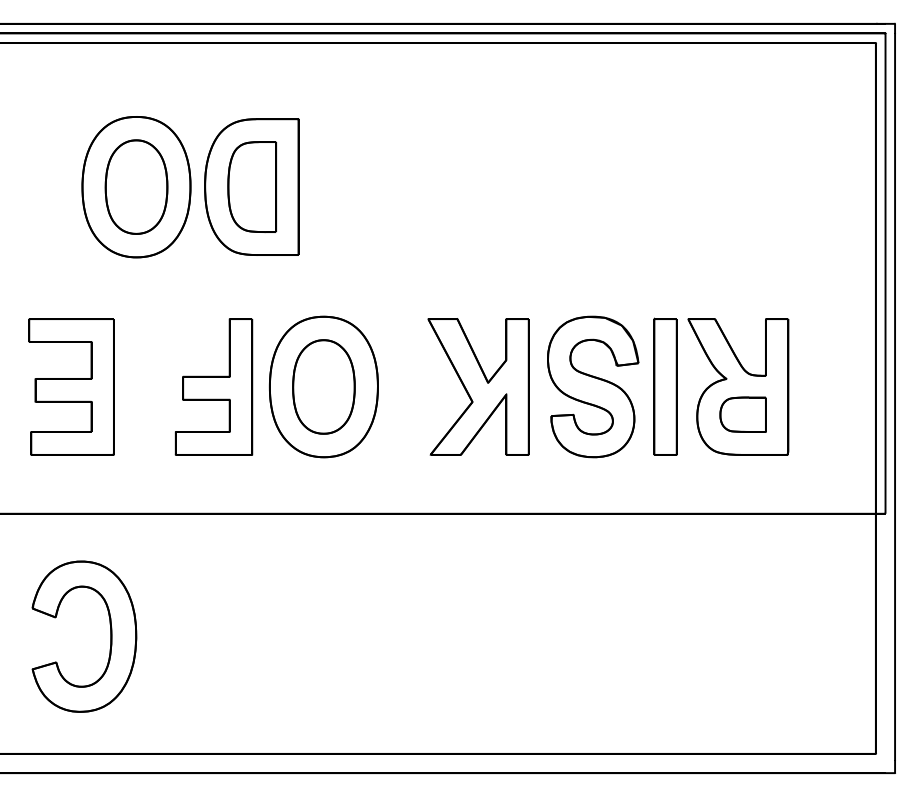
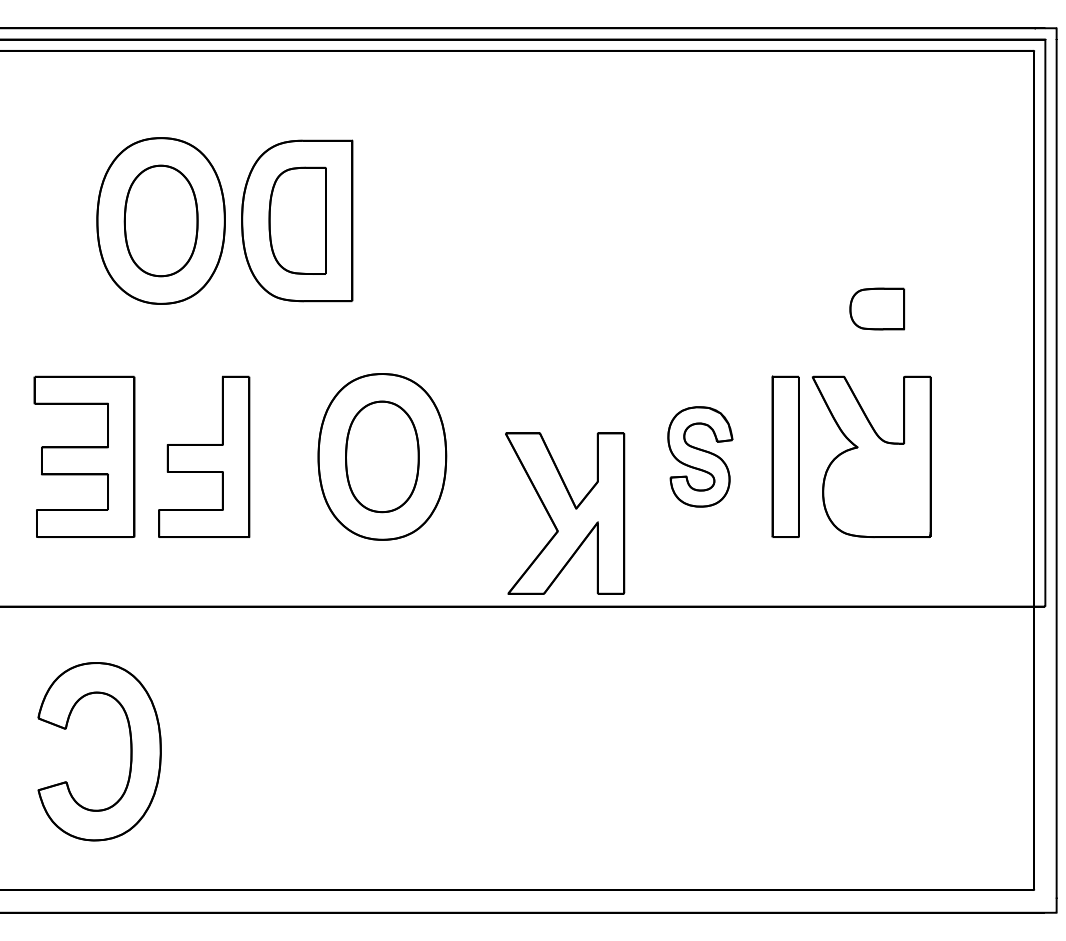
part: (213, 386) -> (203, 456), moved
part: (478, 386) -> (564, 512), moved
part: (593, 386) -> (700, 456), size x0.6
part: (742, 414) -> (876, 308), moved

